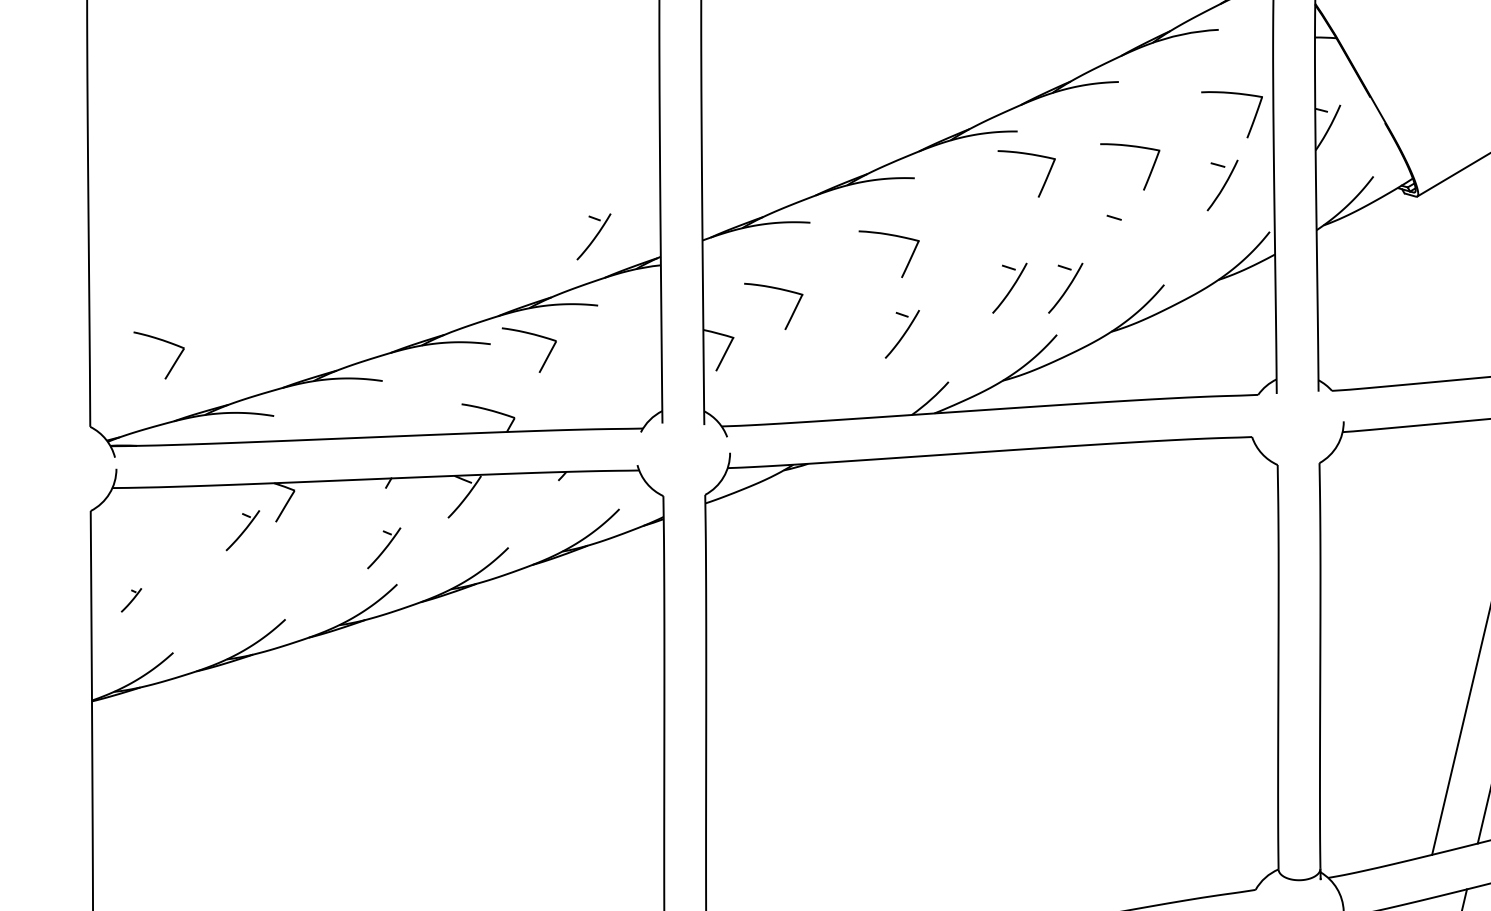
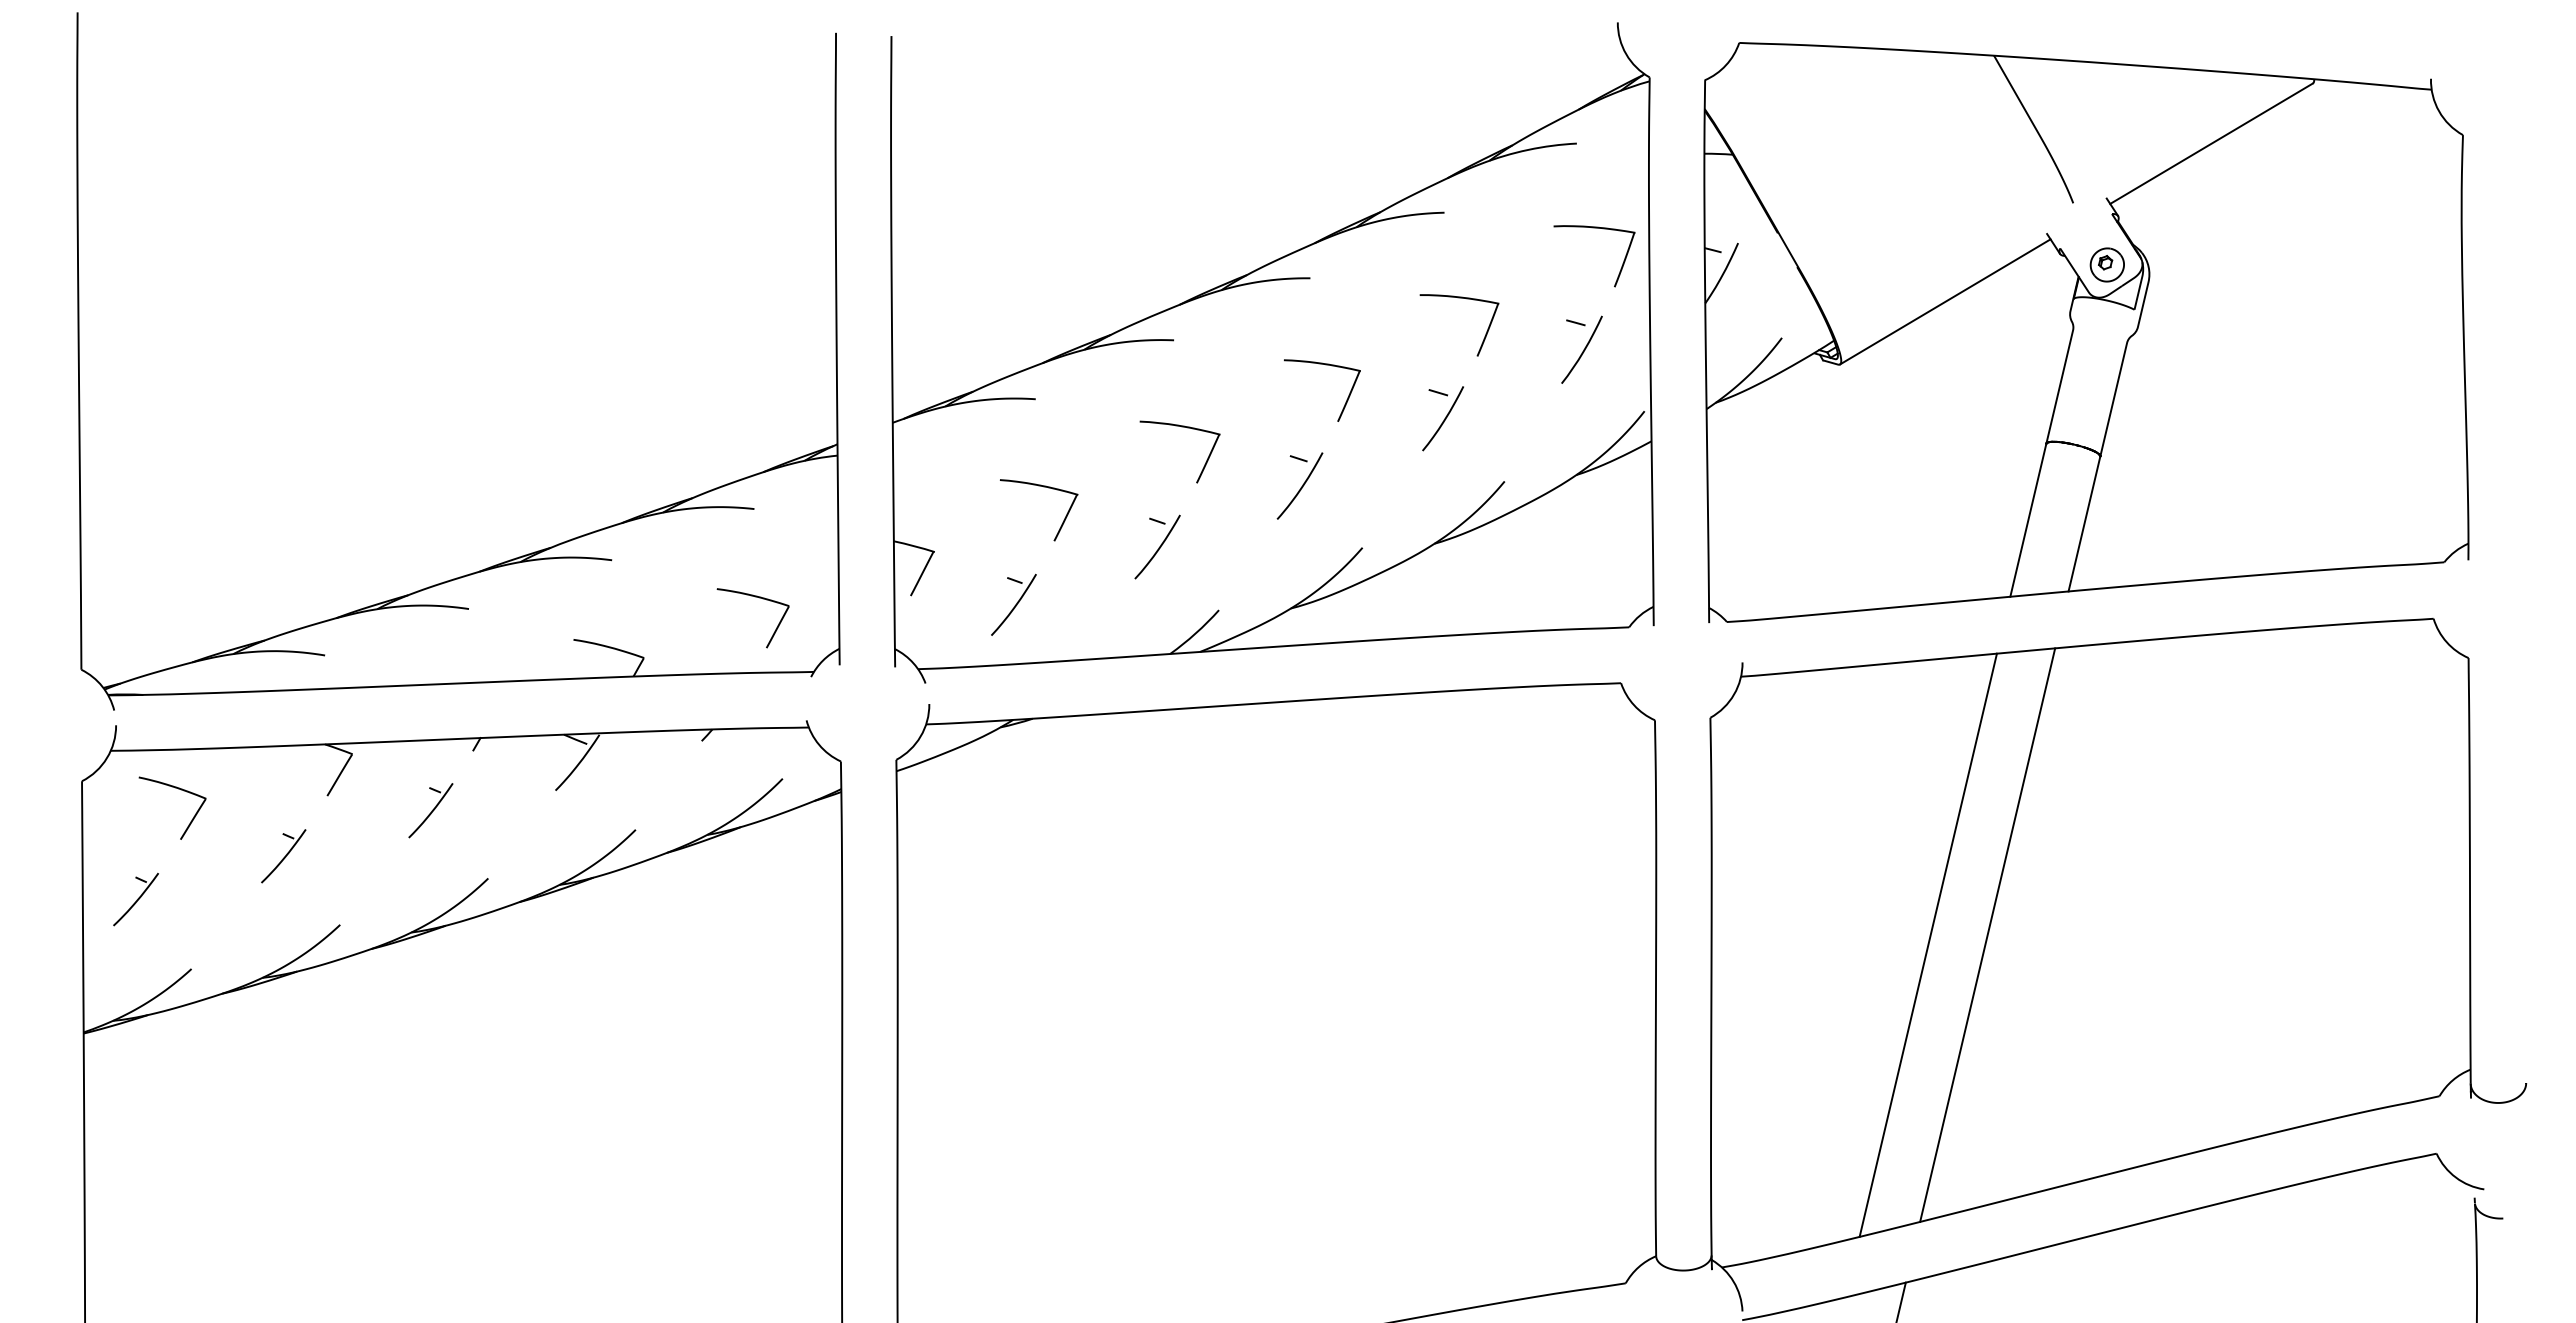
part: (1029, 155) -> (1325, 365), moved
part: (890, 235) -> (1181, 427), moved
part: (593, 236) -> (1013, 604), moved
curve: (1118, 237) -> (1444, 418), added
part: (1065, 287) -> (1373, 485), removed
part: (777, 289) -> (1043, 487), moved
part: (534, 335) -> (759, 598), moved
part: (163, 341) -> (178, 789), moved
part: (242, 530) -> (283, 856), moved
part: (383, 548) -> (430, 810), moved
part: (131, 600) -> (135, 899), size x1.67

